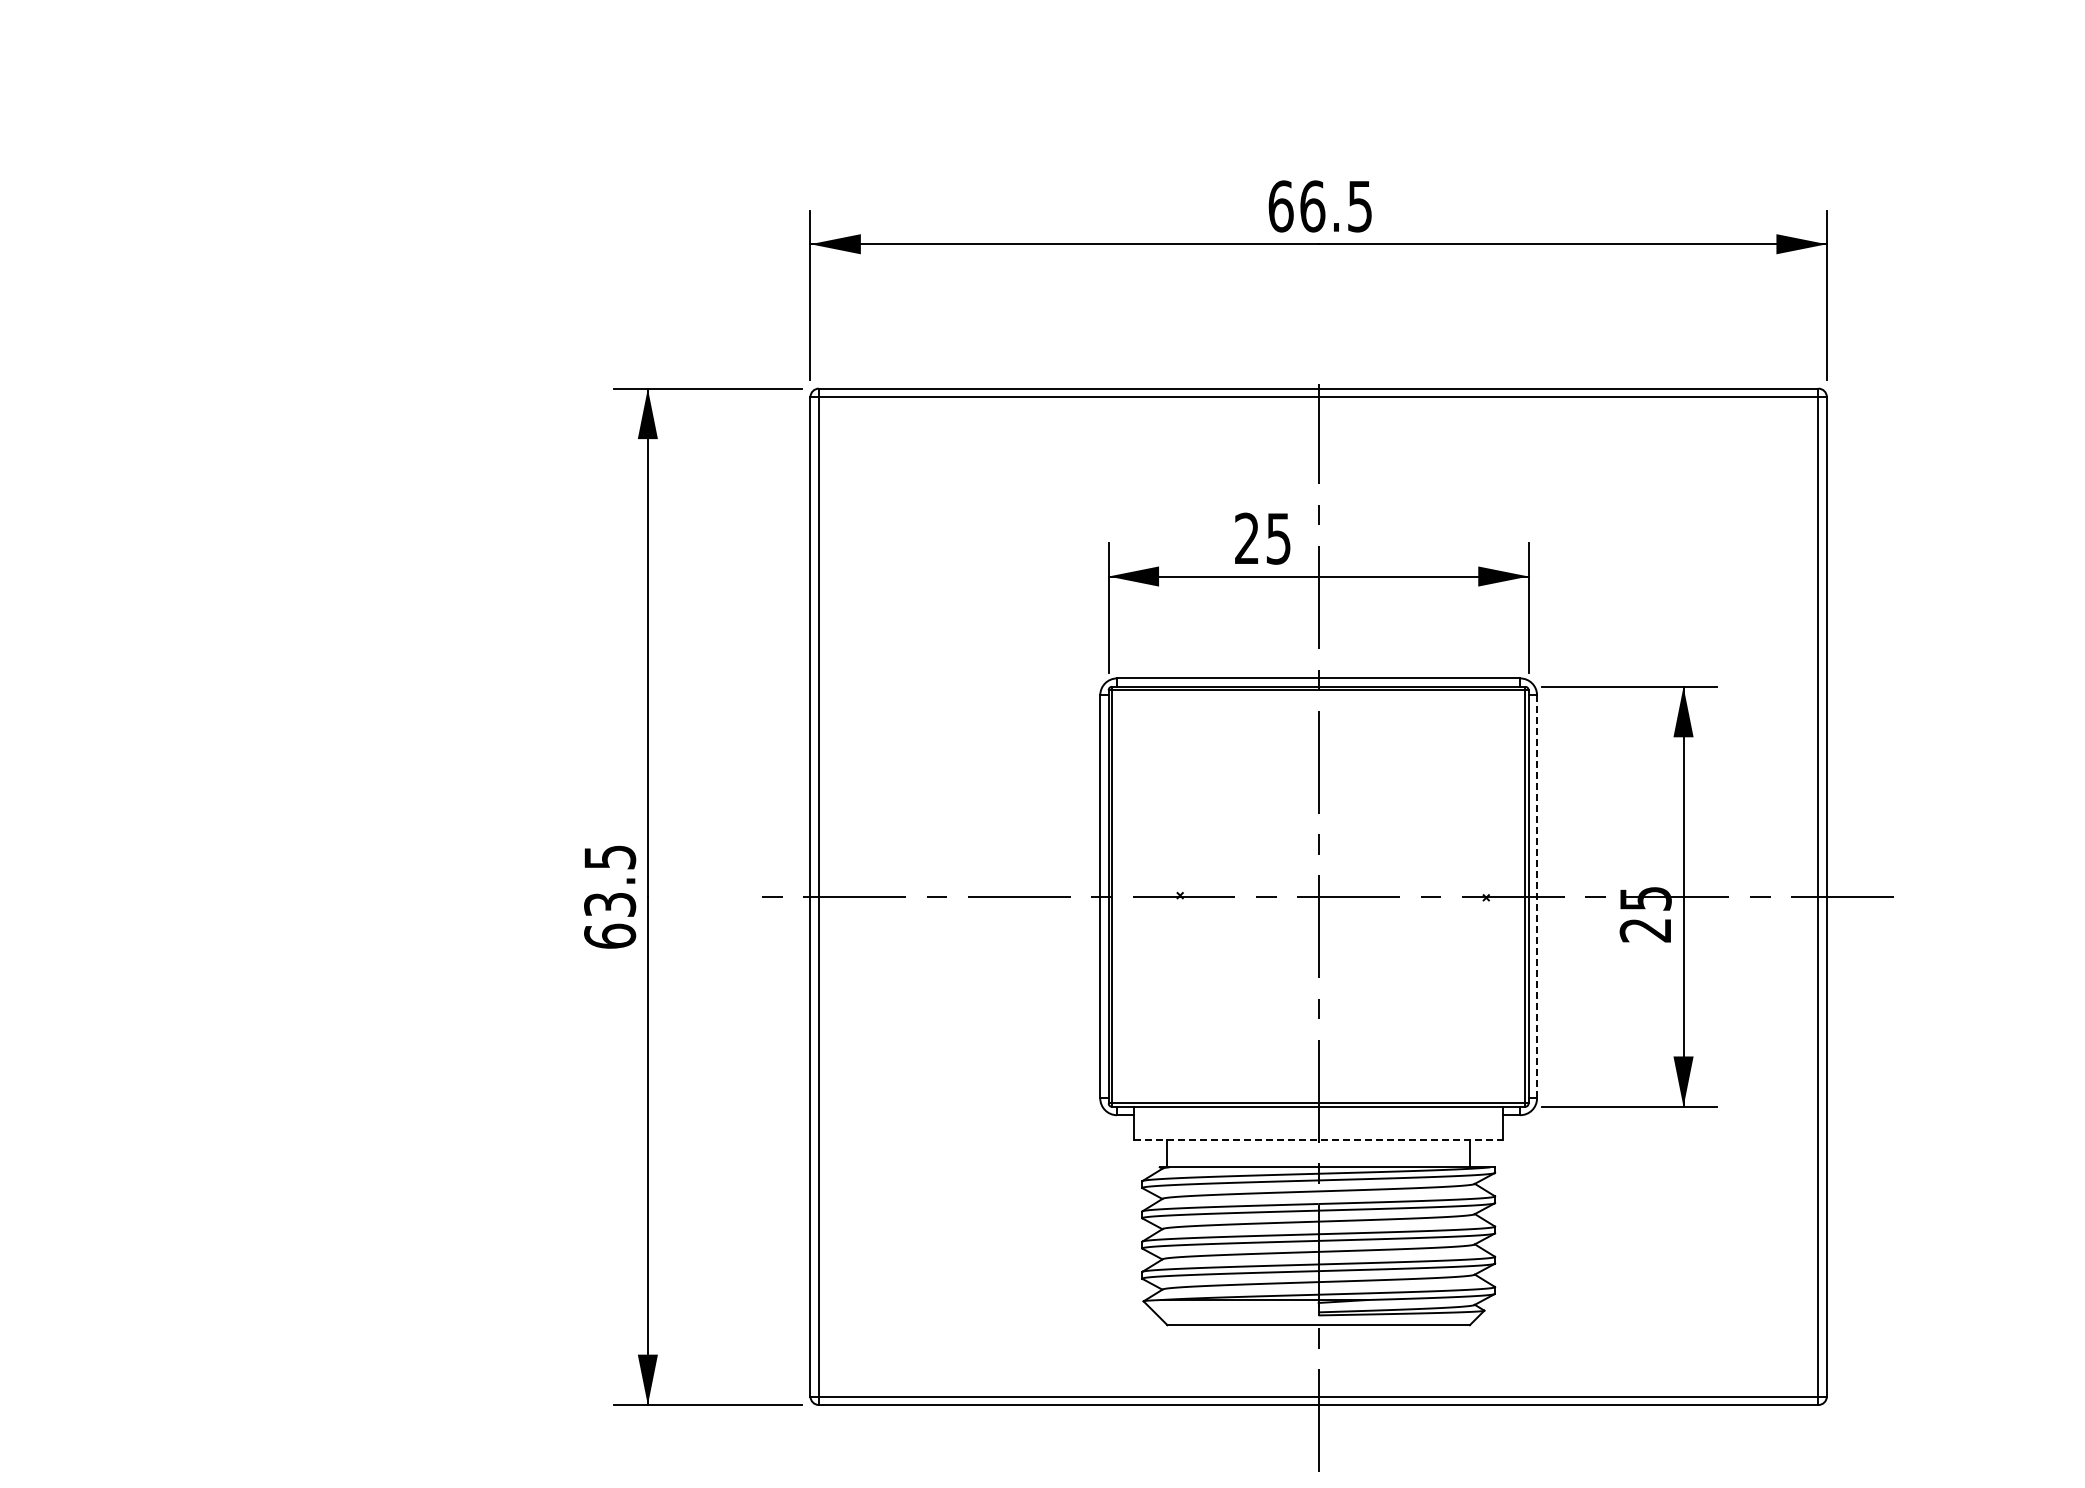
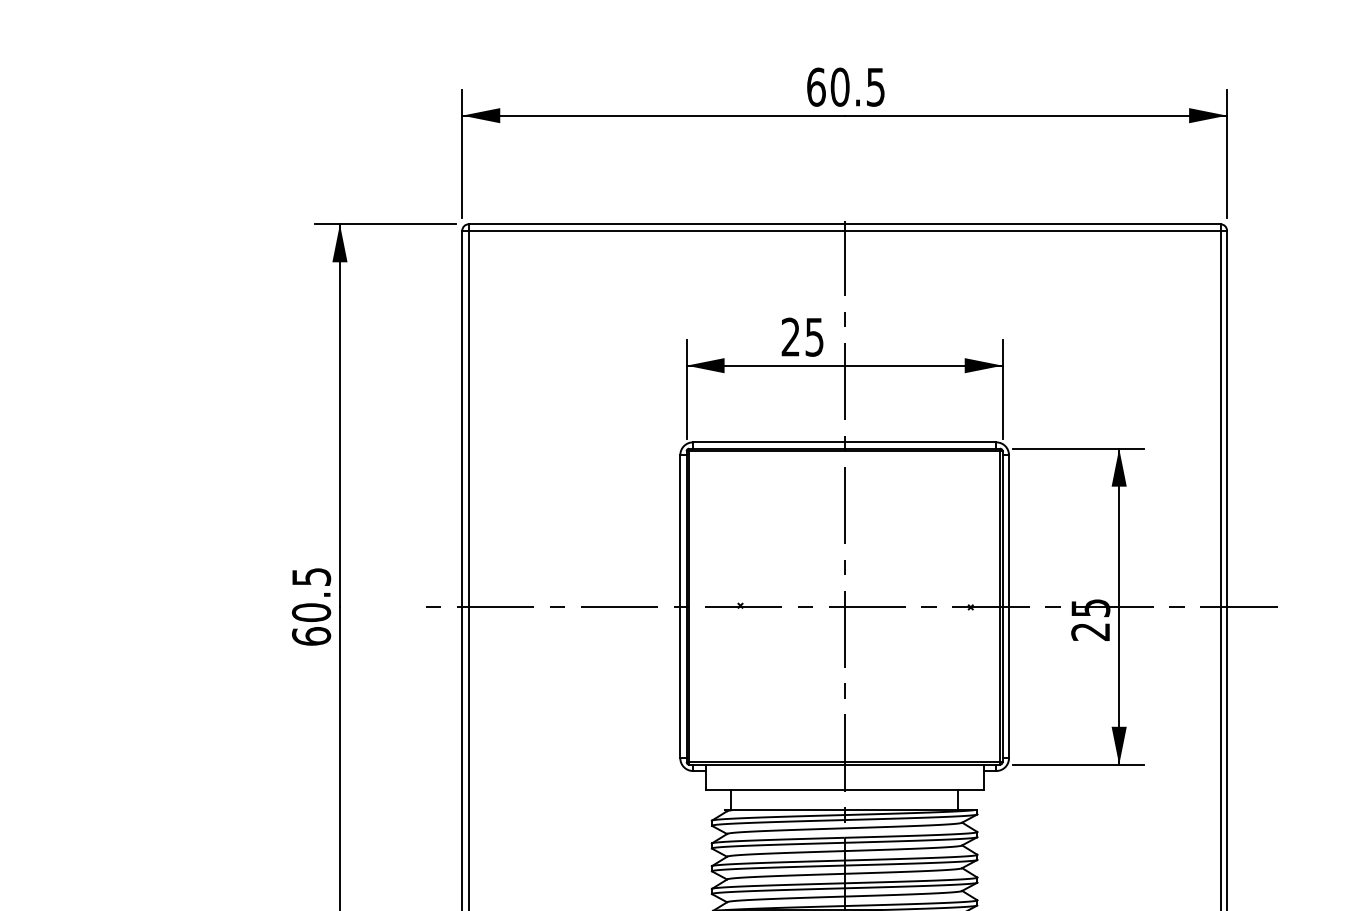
text: (1312, 206) -> (840, 87), 66.5 -> 60.5
line: (1537, 896) -> (1009, 606), dashed -> solid
text: (610, 904) -> (311, 612), 63.5 -> 60.5
line: (1318, 1140) -> (844, 790), dashed -> solid

